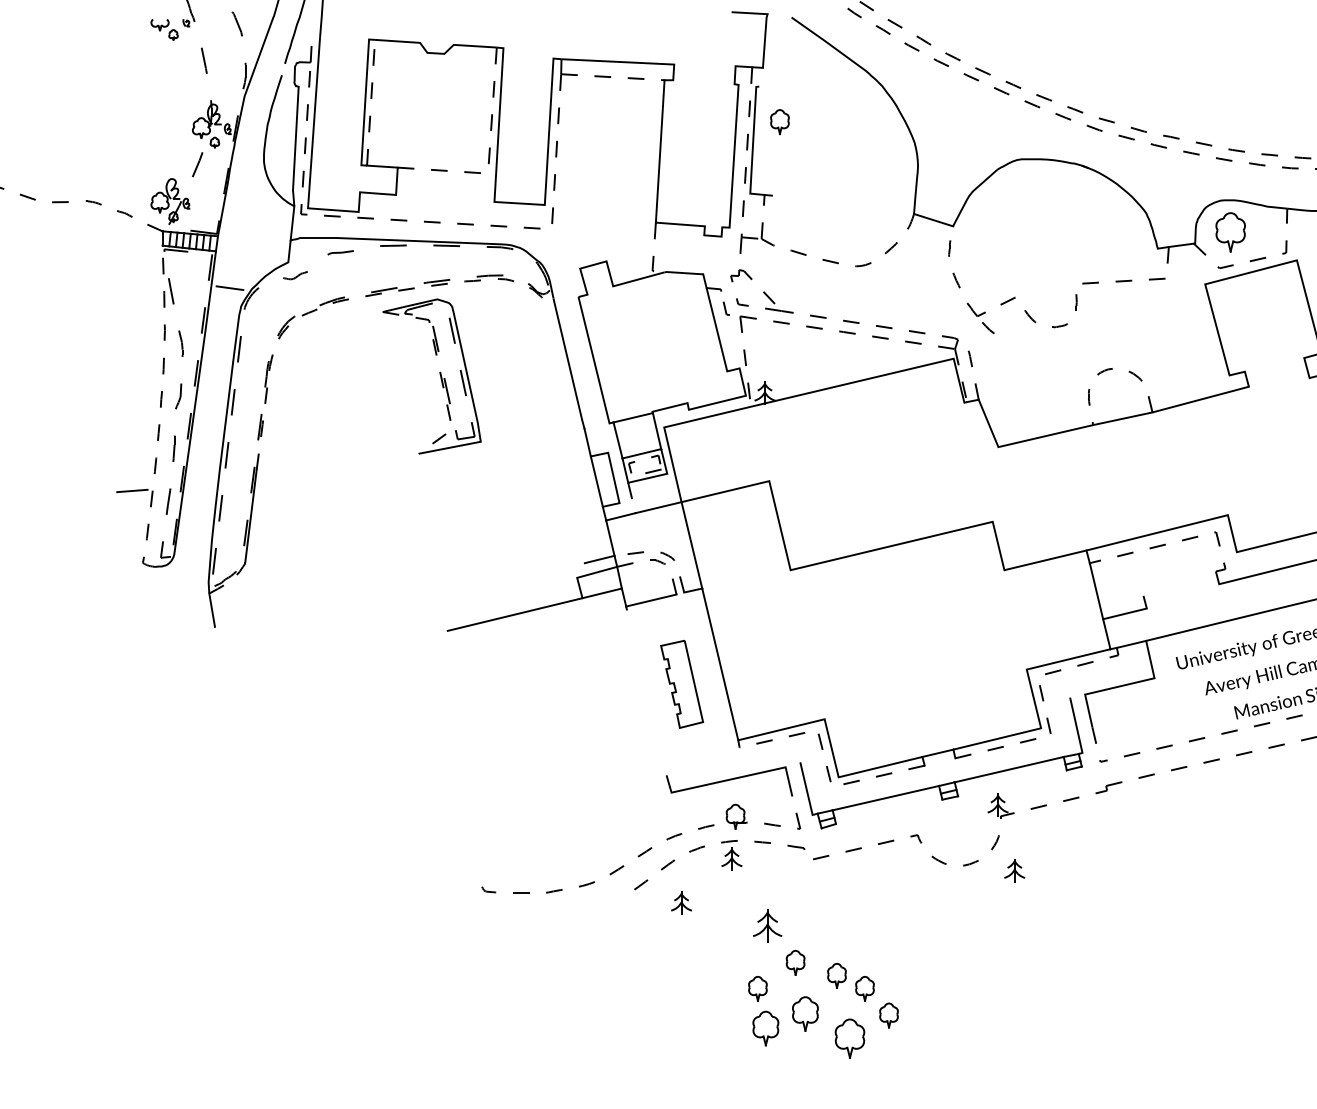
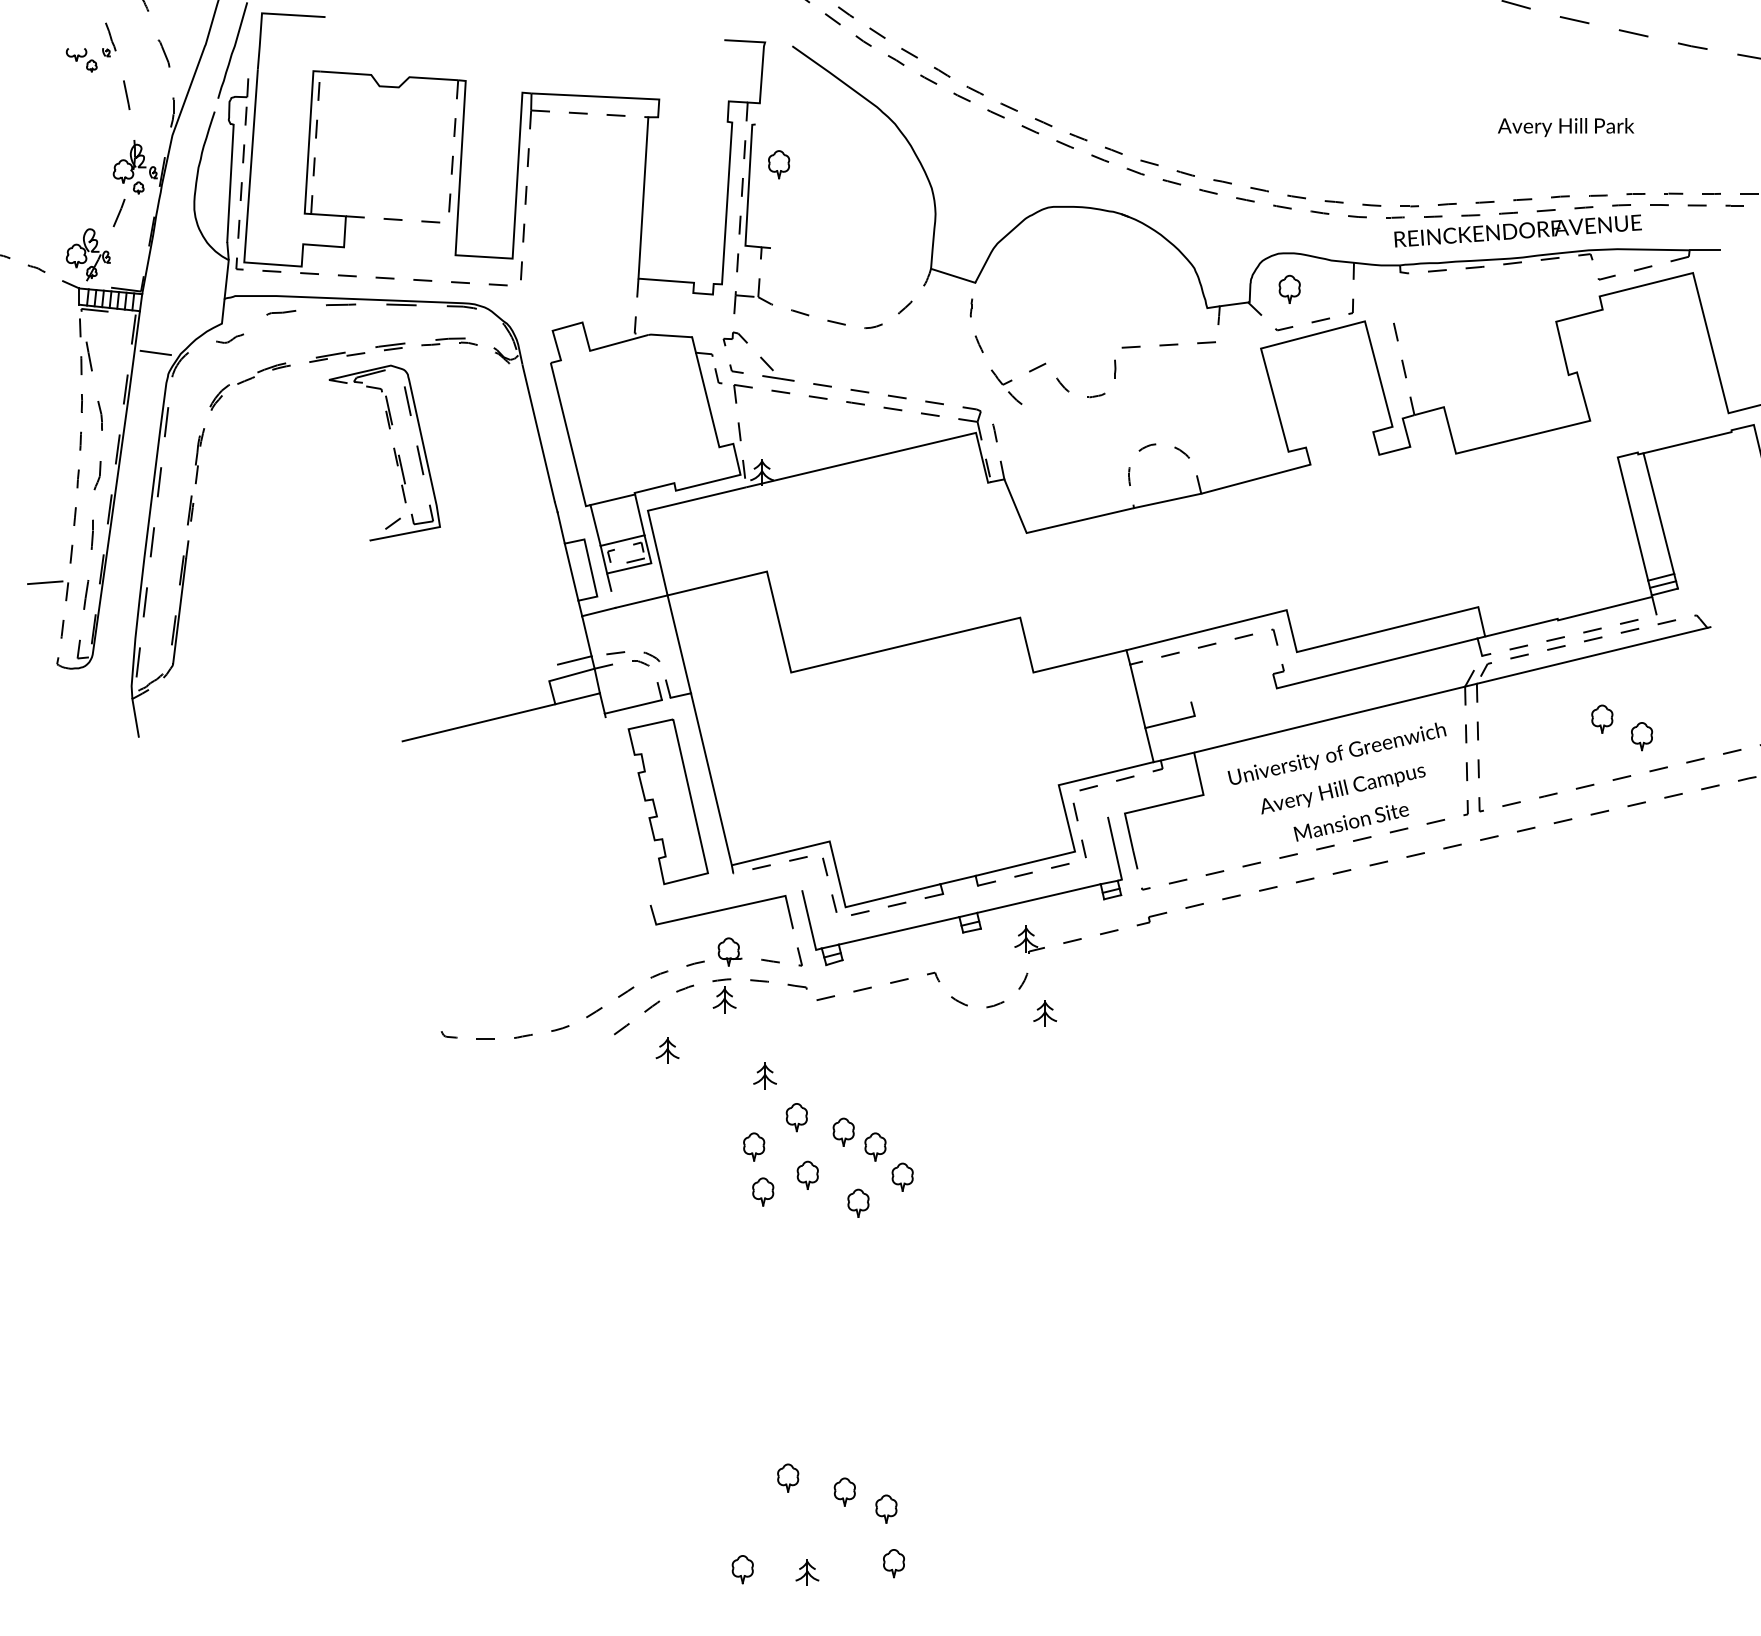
part: (1230, 231) -> (1289, 288), size x0.62
part: (681, 684) -> (667, 801), size x1.67
part: (767, 925) -> (764, 1075), size x0.71
part: (805, 1013) -> (807, 1174), size x0.71
part: (766, 1028) -> (763, 1191), size x0.71
part: (850, 1037) -> (858, 1202), size x0.62

